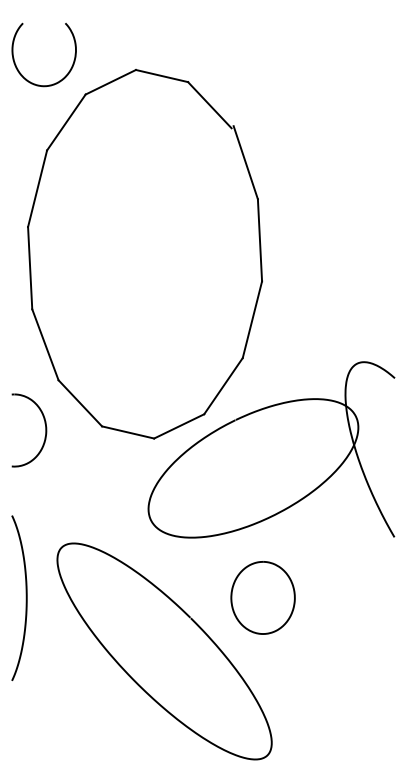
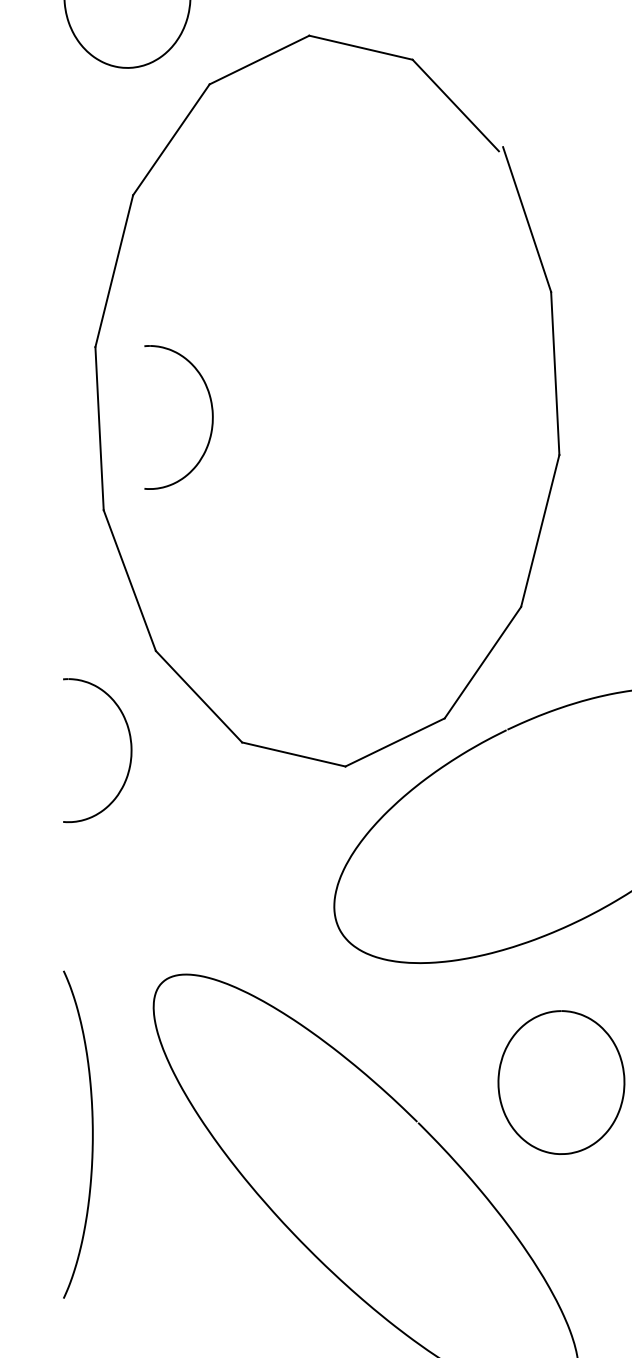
part: (86, 262) -> (211, 417), added
curve: (25, 597) -> (90, 1133), moved

